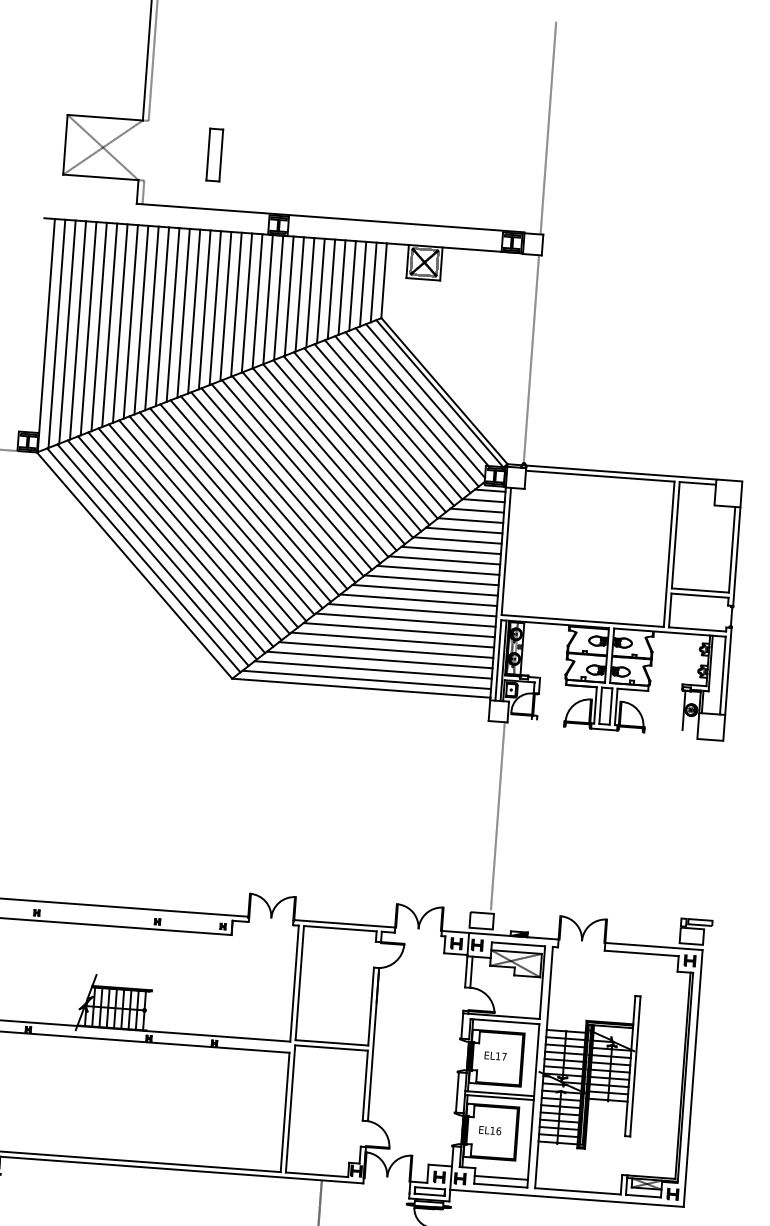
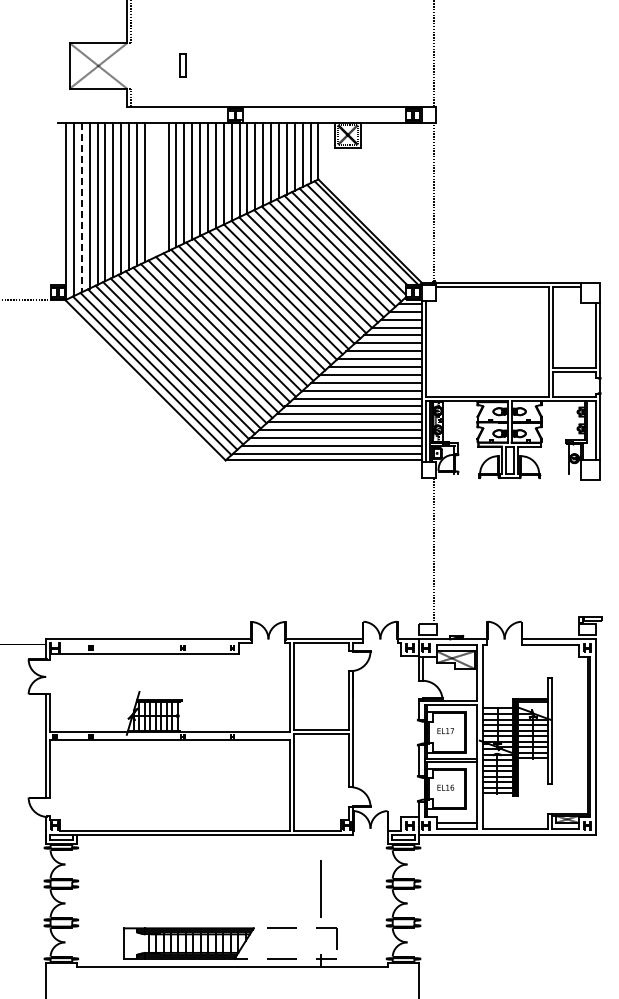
part: (213, 155) -> (182, 65), size x0.6
line: (172, 314) -> (160, 188), removed
line: (162, 316) -> (152, 190), removed
line: (67, 332) -> (81, 207), solid -> dashed

